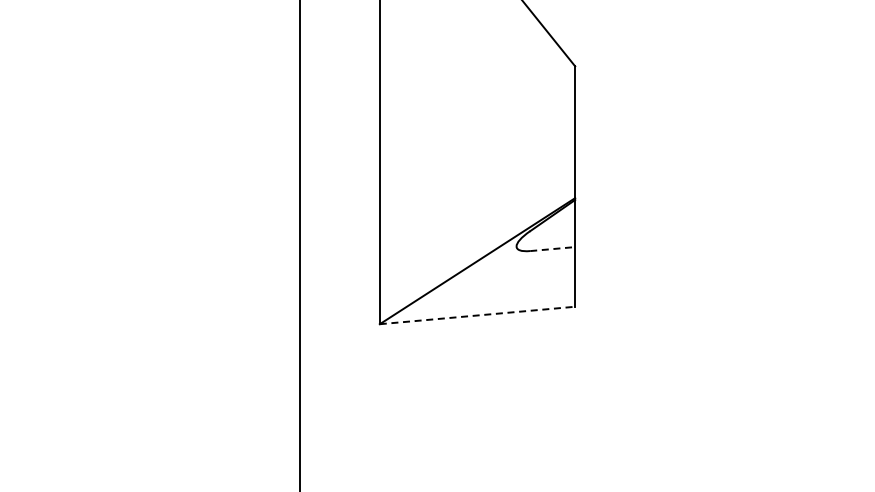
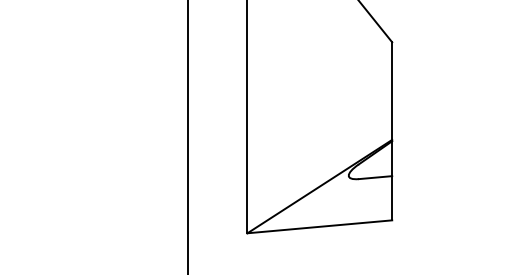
line: (552, 249) -> (375, 177), dashed -> solid
line: (478, 315) -> (320, 226), dashed -> solid

